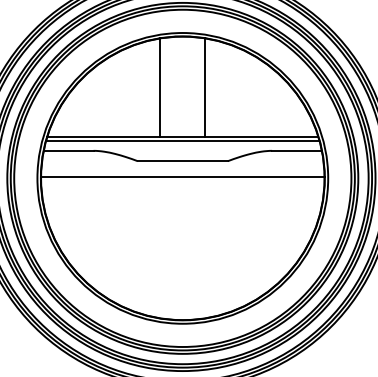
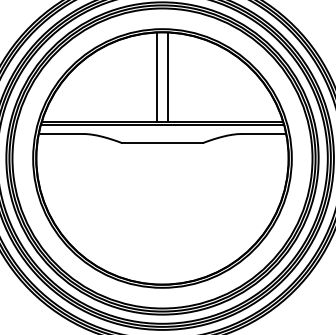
line: (160, 87) -> (167, 77), moved
line: (205, 87) -> (157, 77), moved
line: (182, 177) -> (162, 157), removed

